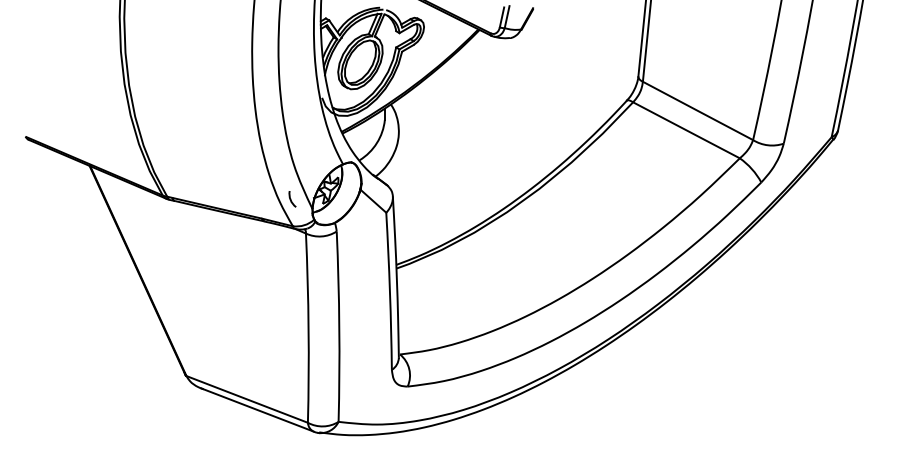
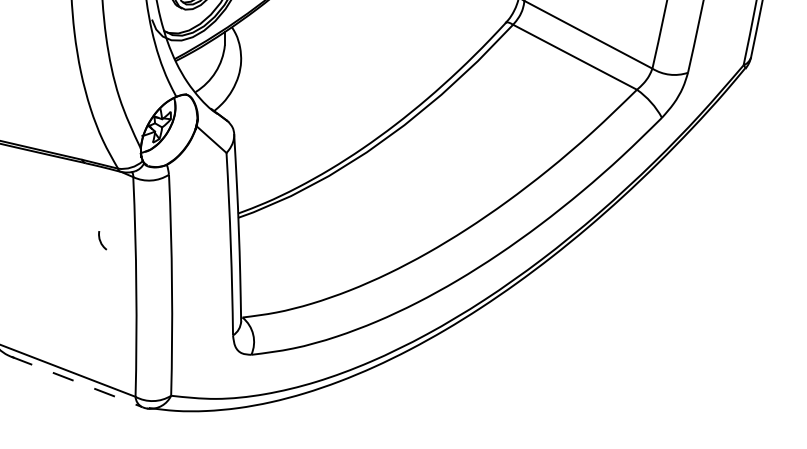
arc: (291, 199) -> (101, 240), moved
line: (257, 410) -> (77, 382), solid -> dashed

